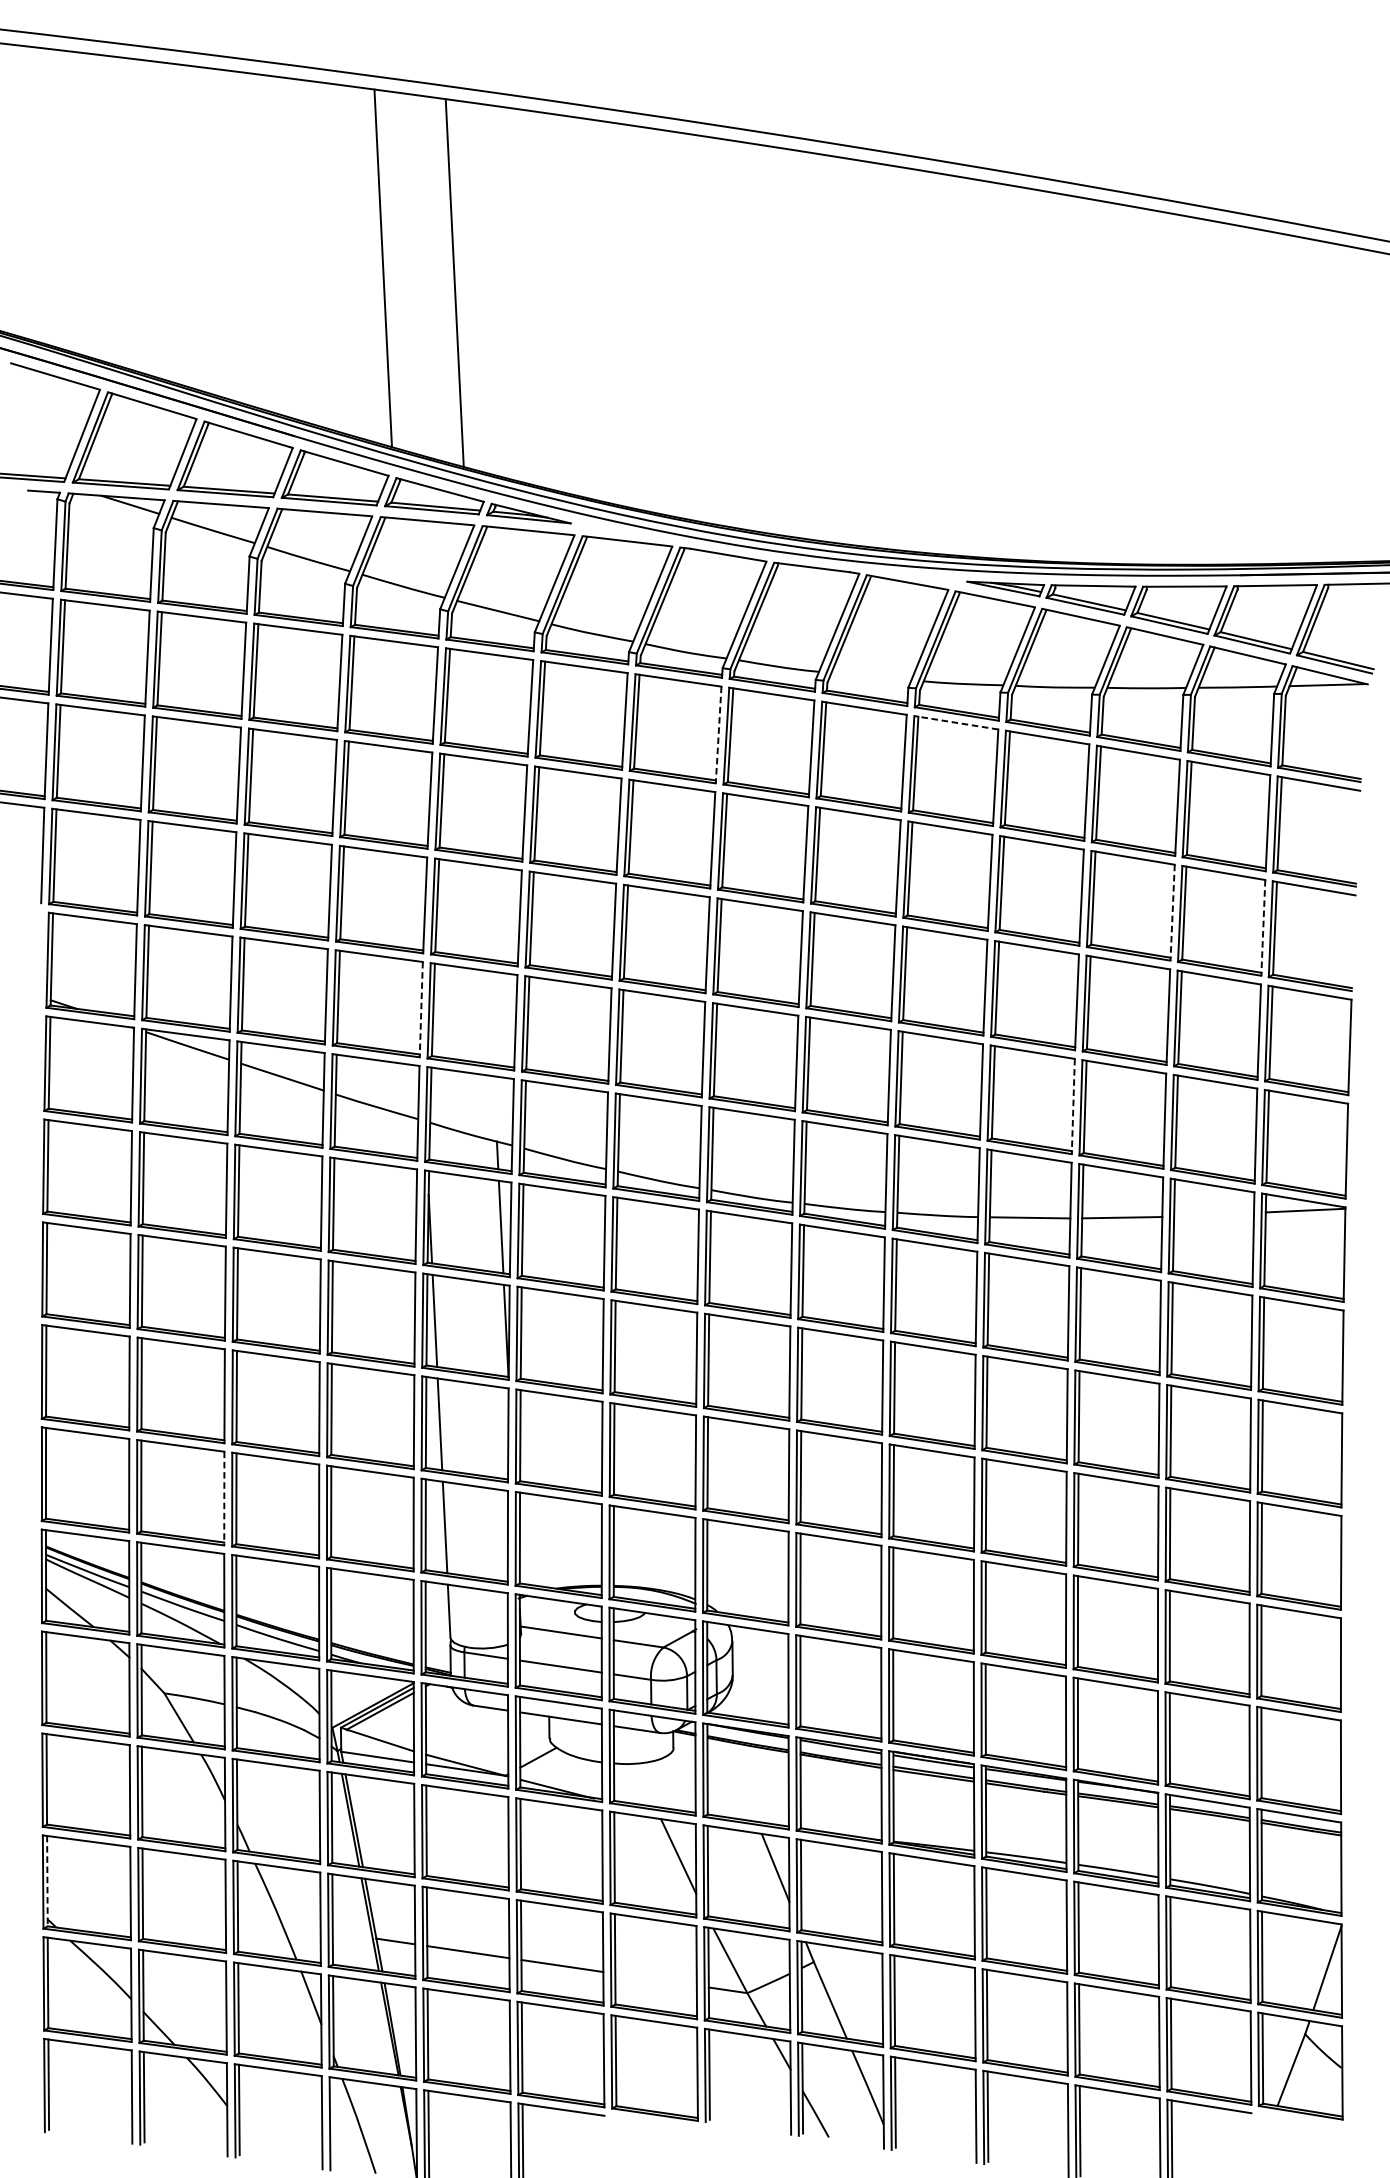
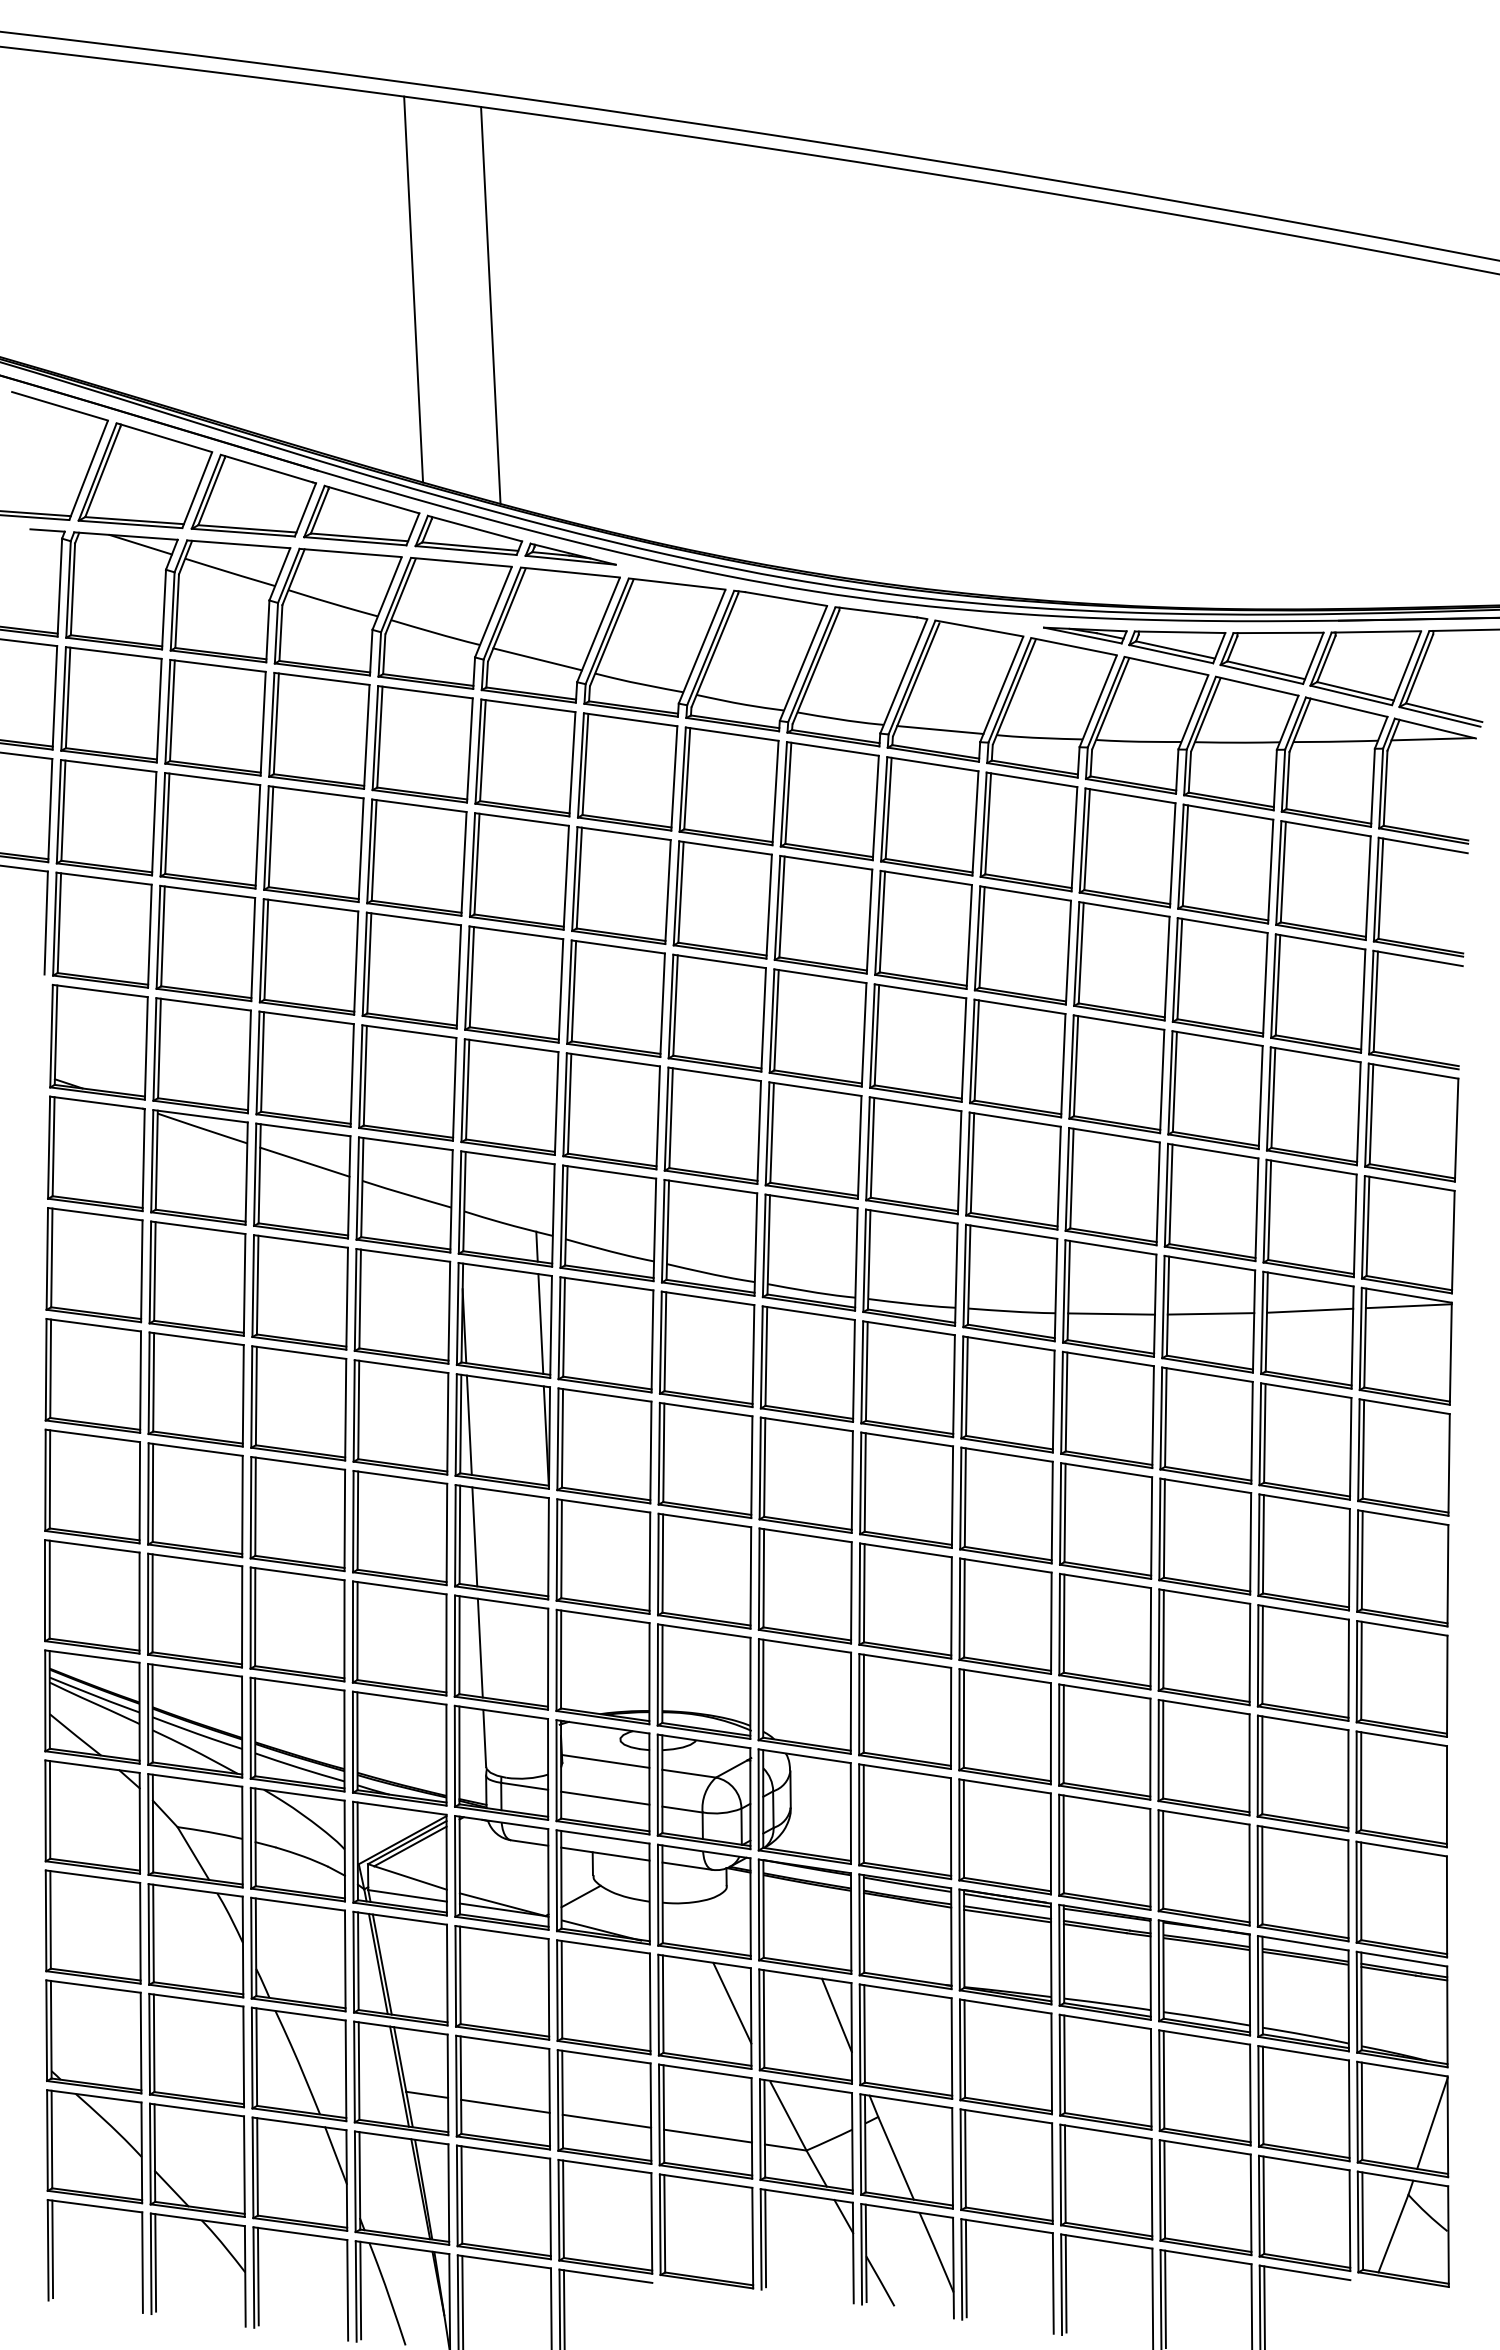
line: (871, 676) -> (940, 729), added
line: (955, 722) -> (1031, 779), dashed -> solid
line: (718, 735) -> (775, 793), dashed -> solid
line: (1172, 912) -> (1265, 984), dashed -> solid
line: (1263, 928) -> (1363, 1001), dashed -> solid
line: (421, 1009) -> (454, 1089), dashed -> solid
line: (1073, 1107) -> (1158, 1194), dashed -> solid
line: (1213, 1214) -> (1309, 1310), added
line: (224, 1498) -> (242, 1616), dashed -> solid
line: (47, 1880) -> (51, 2029), dashed -> solid
line: (656, 1979) -> (708, 2135), added
line: (334, 2122) -> (360, 2290), added

